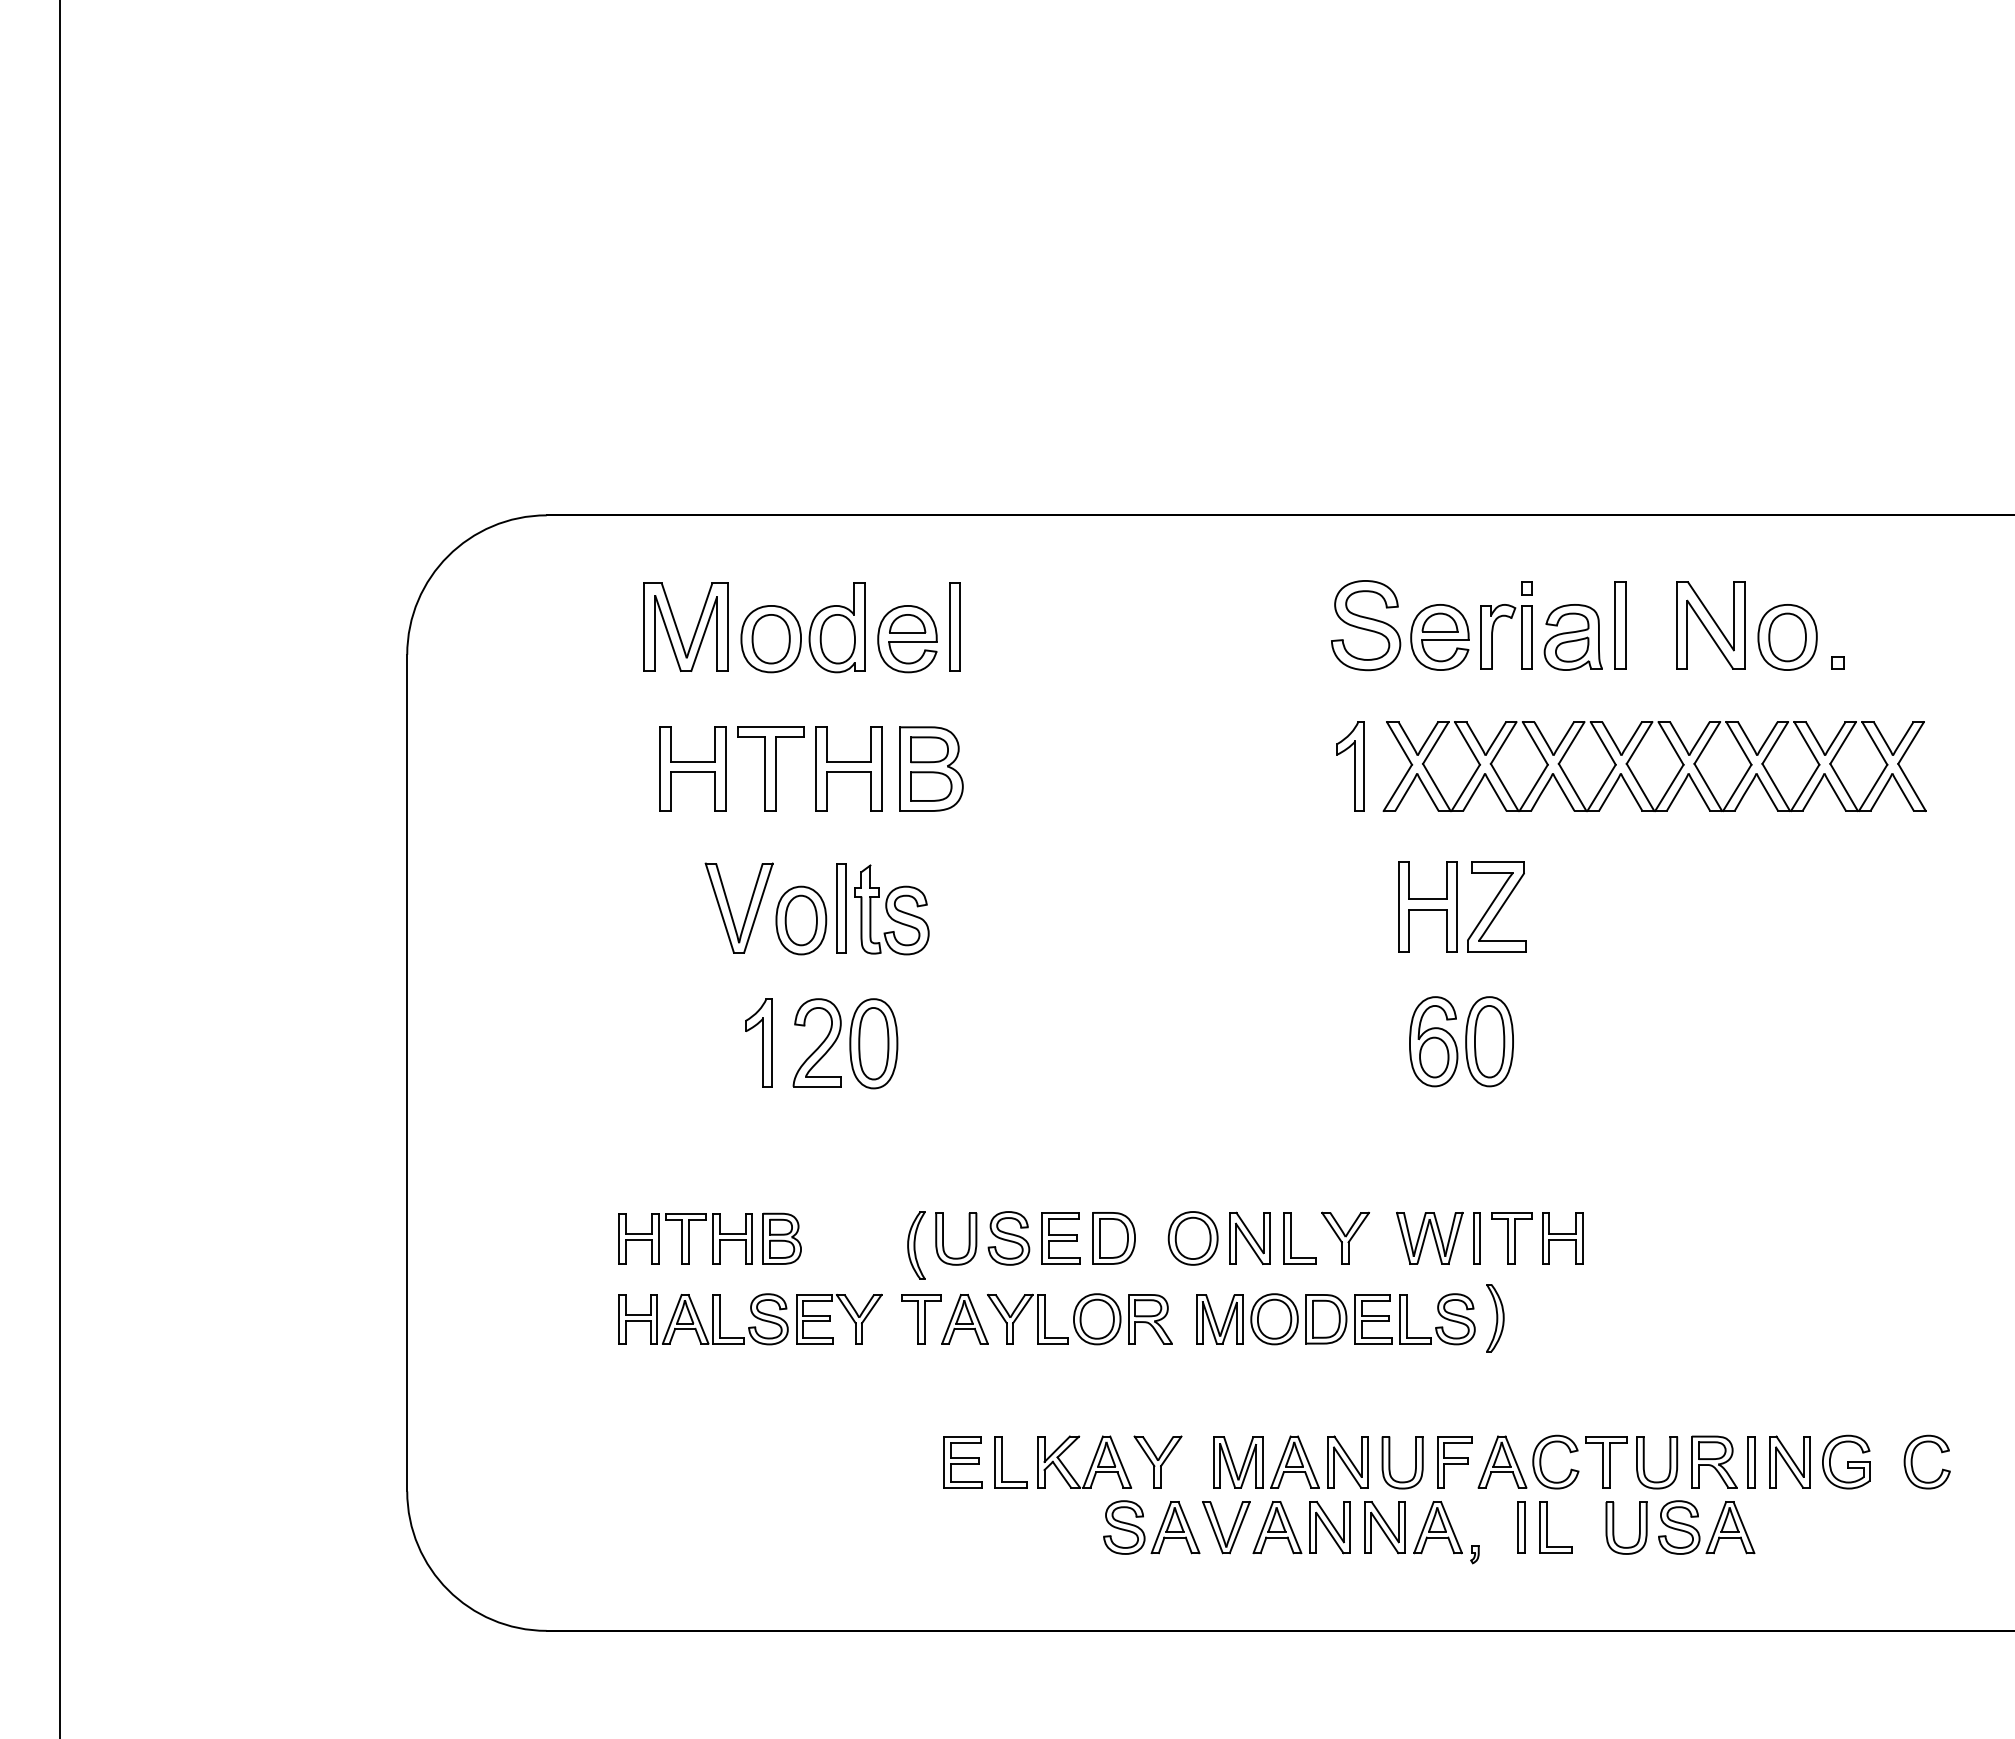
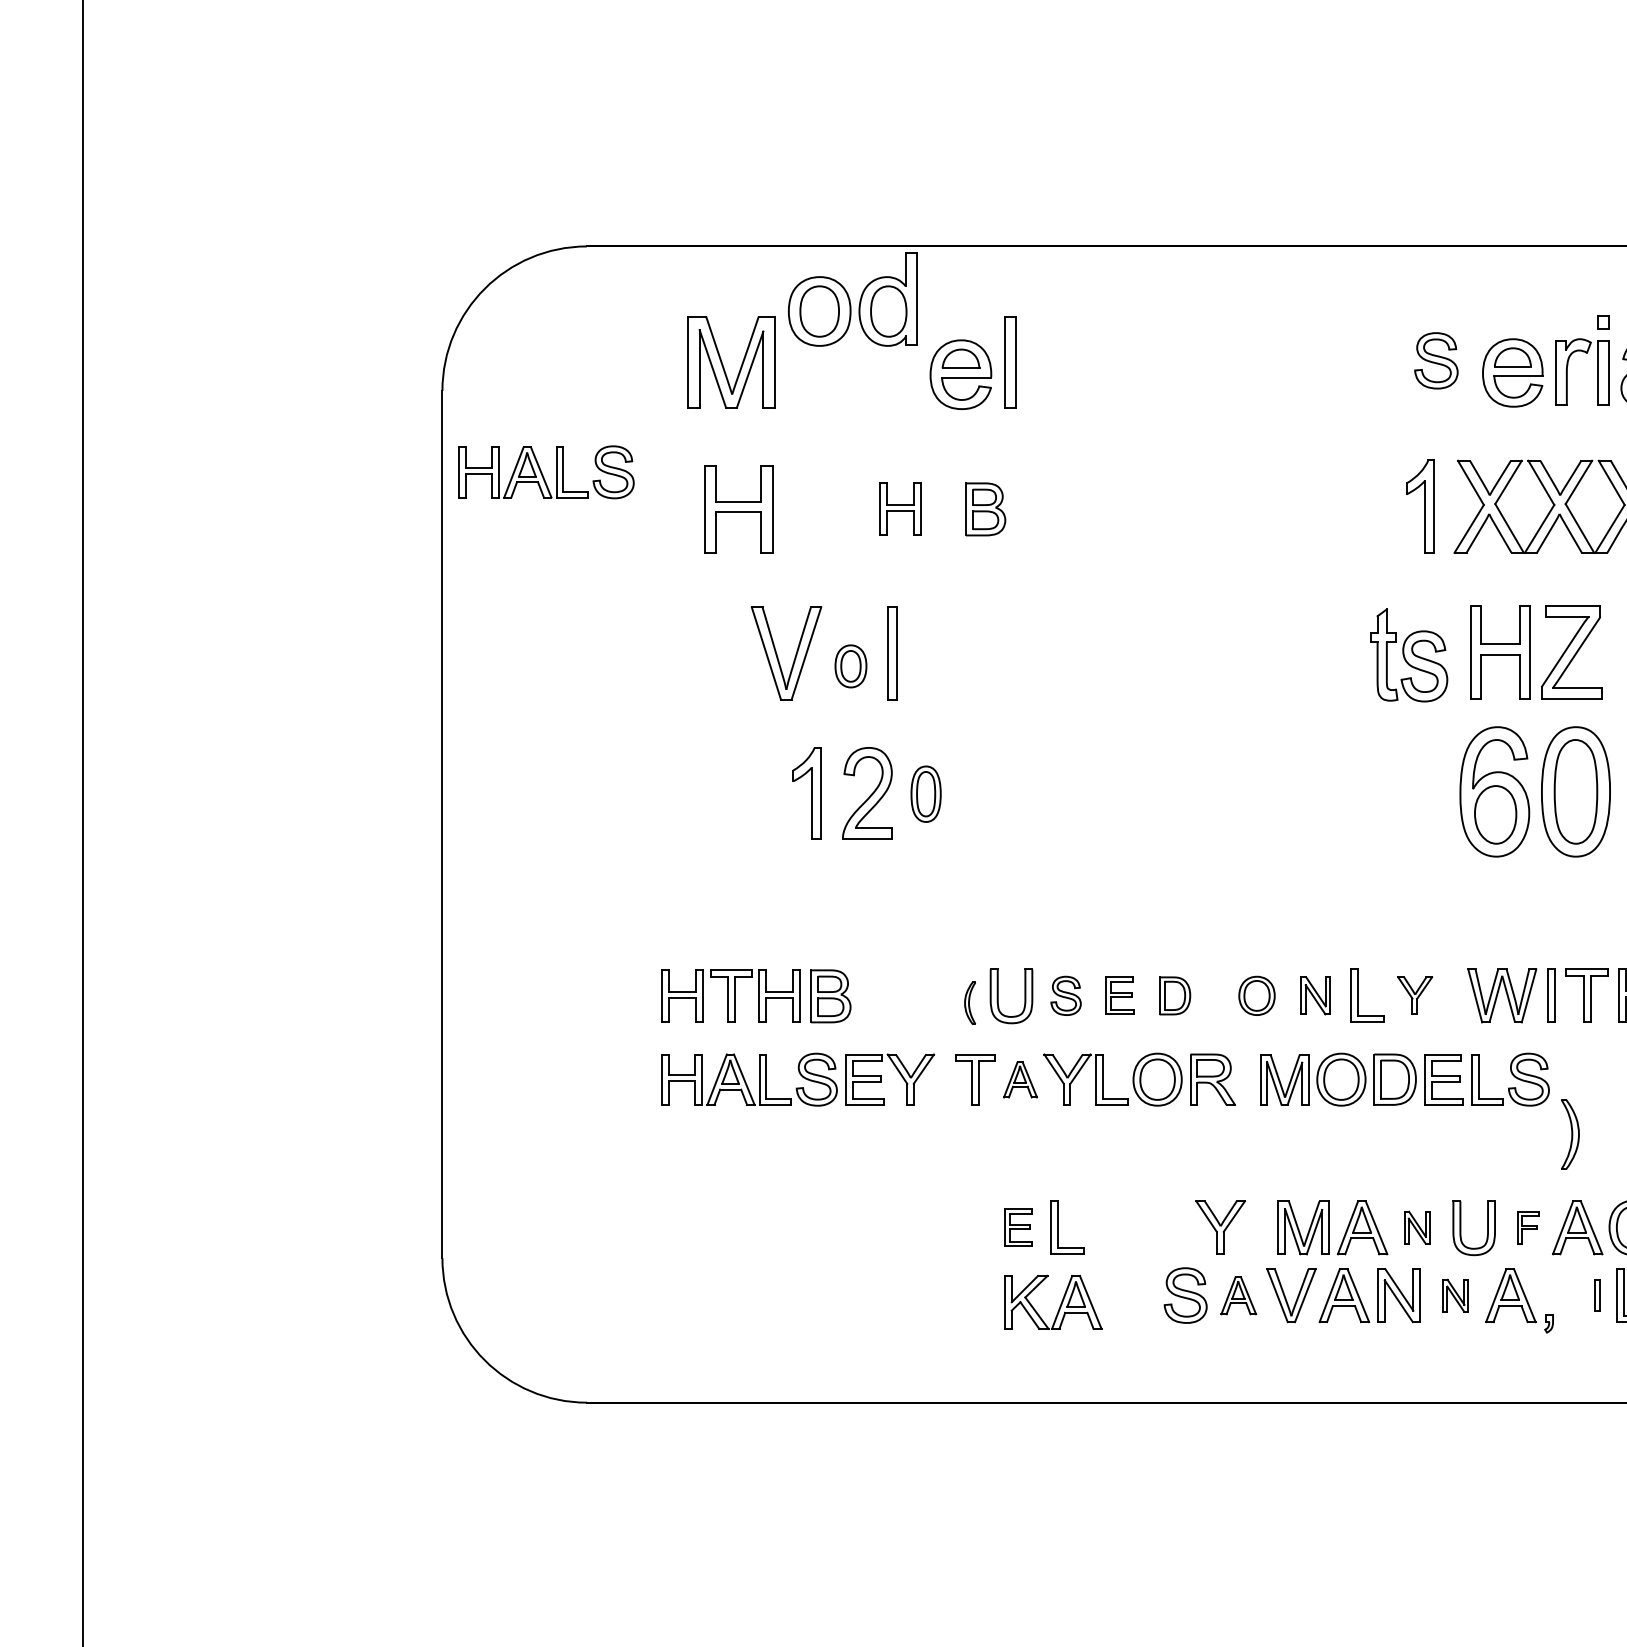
part: (1366, 625) -> (1436, 360), size x0.6
part: (802, 627) -> (852, 299), moved
part: (507, 733) -> (546, 472), added
part: (770, 768) -> (818, 508), removed
part: (848, 768) -> (899, 508), size x0.6
part: (931, 768) -> (985, 508), size x0.6
part: (891, 909) -> (1408, 654), moved
part: (801, 920) -> (851, 666), size x0.6
part: (1461, 1041) -> (1535, 791), size x1.4
part: (873, 1043) -> (925, 793), size x0.6
part: (1249, 1237) -> (1315, 994), size x0.7
part: (1345, 1237) -> (1414, 994), size x0.7
part: (1008, 1238) -> (1065, 995), size x0.7
part: (1060, 1238) -> (1119, 995), size x0.7
part: (1113, 1238) -> (1174, 995), size x0.7
part: (1192, 1238) -> (1256, 995), size x0.7
part: (916, 1245) -> (970, 1003), size x0.6
part: (1495, 1318) -> (1570, 1134), moved
part: (964, 1319) -> (1020, 1079), size x0.7
part: (1347, 1461) -> (1417, 1227), size x0.6
part: (962, 1462) -> (1017, 1228), size x0.7
part: (1454, 1462) -> (1527, 1228), size x0.6
part: (1090, 1465) -> (1059, 1305), moved
part: (1175, 1527) -> (1238, 1295), size x0.7
part: (1384, 1527) -> (1455, 1295), size x0.6
part: (1521, 1527) -> (1597, 1295), size x0.6

